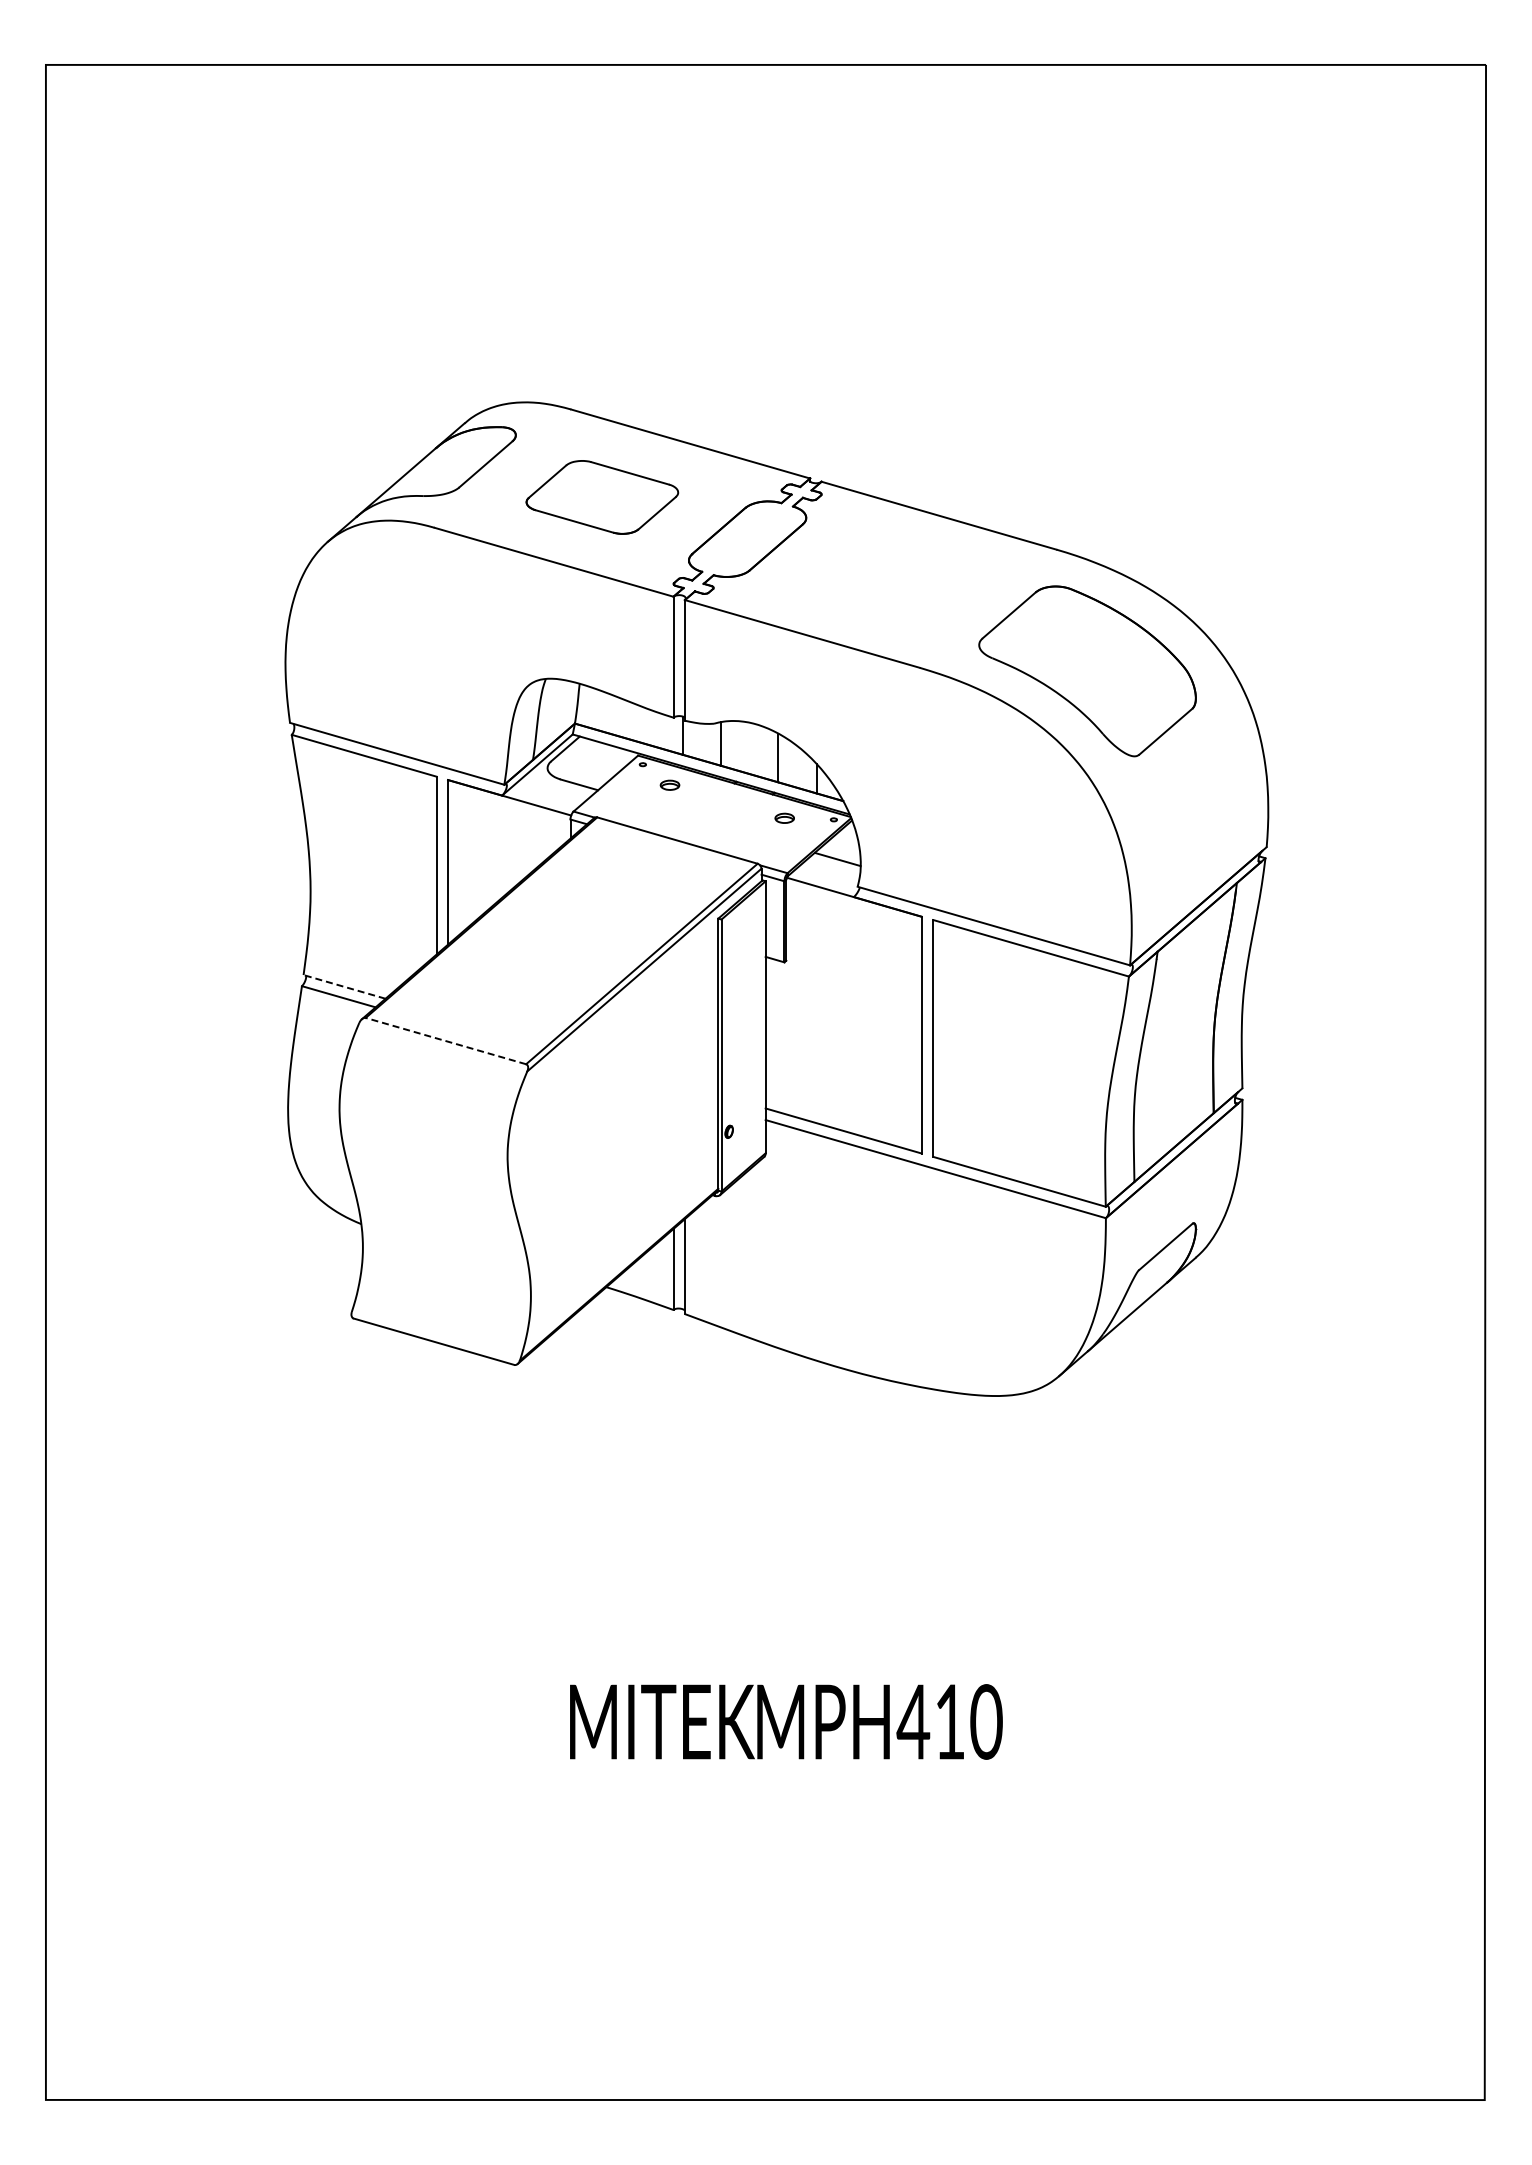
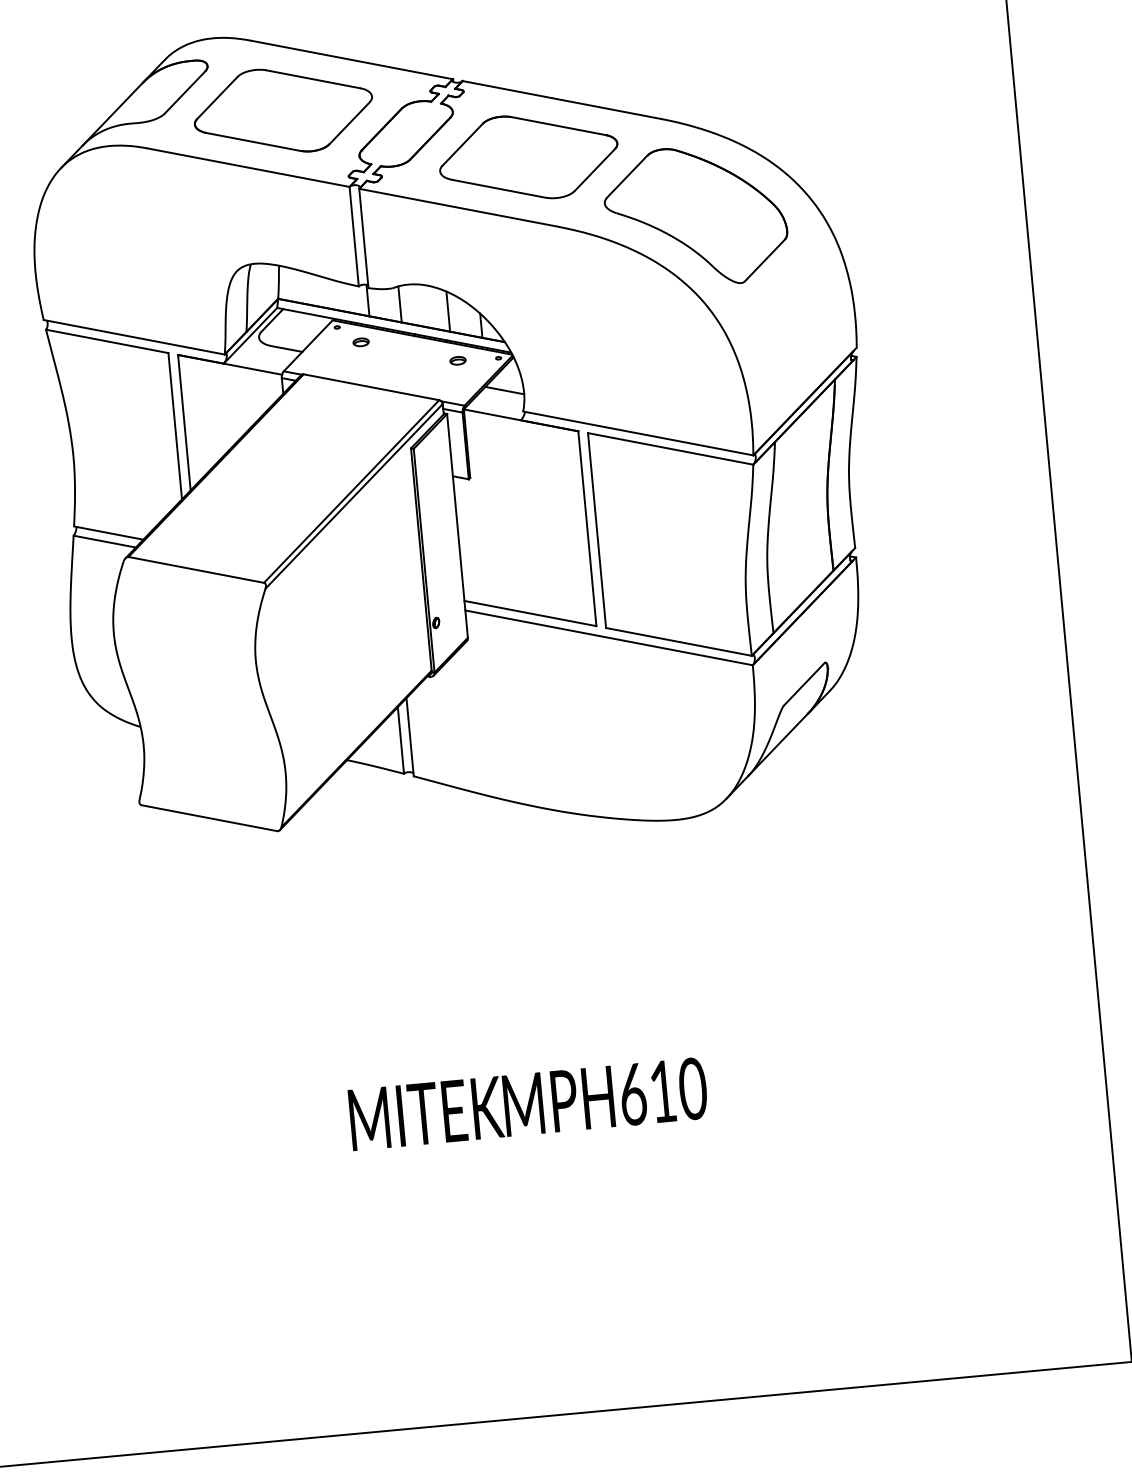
part: (602, 497) -> (283, 110), size x1.43
part: (892, 581) -> (528, 157), added
line: (344, 986) -> (108, 532), dashed -> solid
line: (445, 1040) -> (195, 569), dashed -> solid
text: (913, 1722) -> (632, 1094), MPH410 -> MPH610

